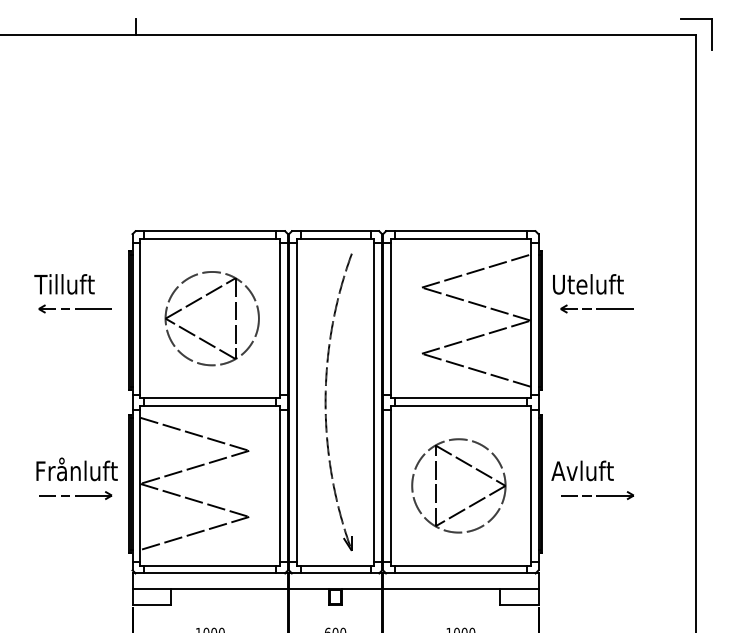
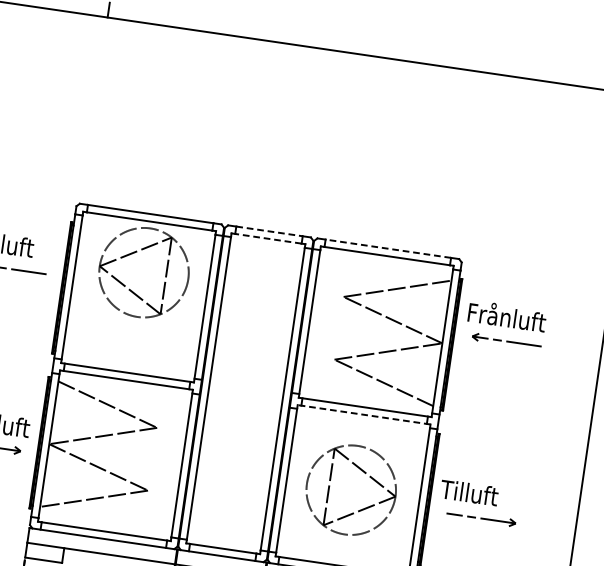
line: (336, 231) -> (270, 231), solid -> dashed
line: (460, 231) -> (387, 249), solid -> dashed
line: (335, 238) -> (268, 238), solid -> dashed
text: (593, 282) -> (507, 315), Uteluft -> Frånluft
part: (199, 300) -> (134, 253), moved
part: (326, 402) -> (237, 392), removed
line: (460, 406) -> (363, 415), solid -> dashed
text: (582, 470) -> (470, 492), Avluft -> Tilluft

